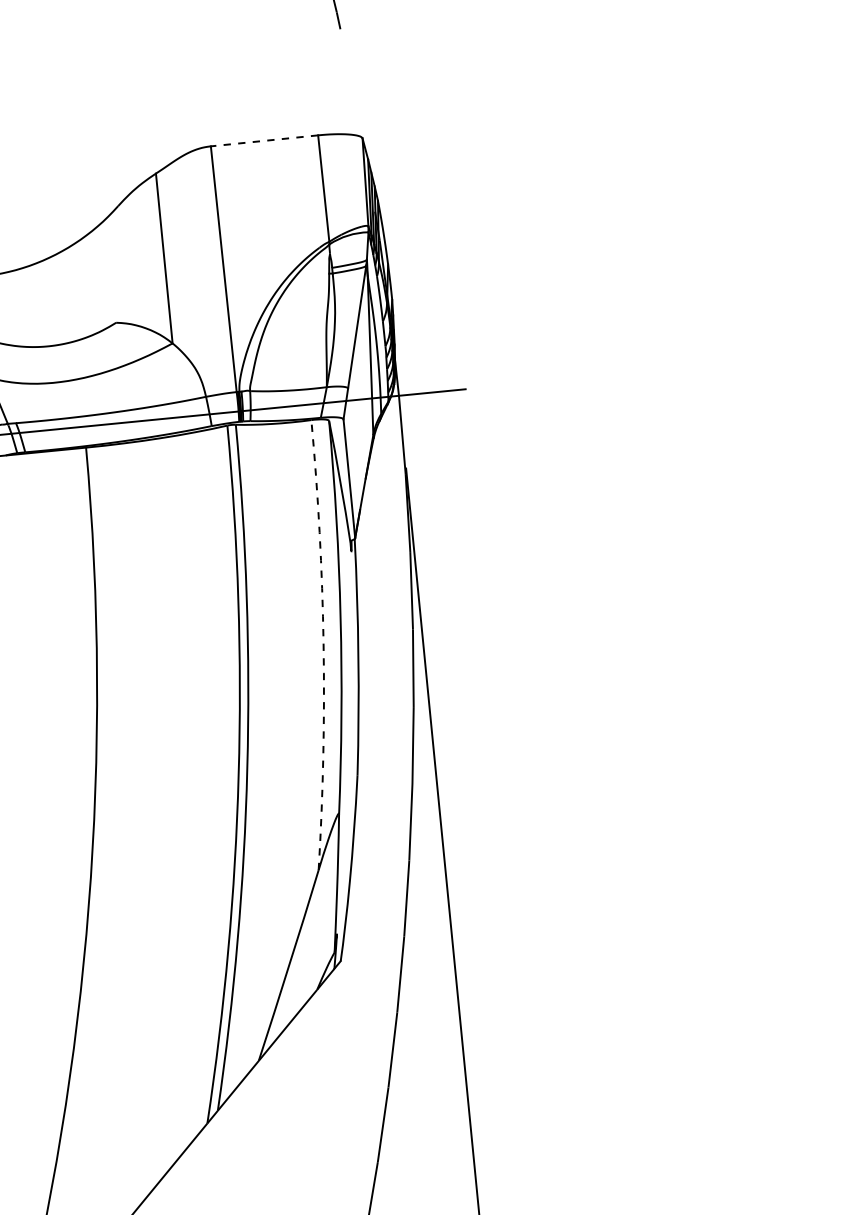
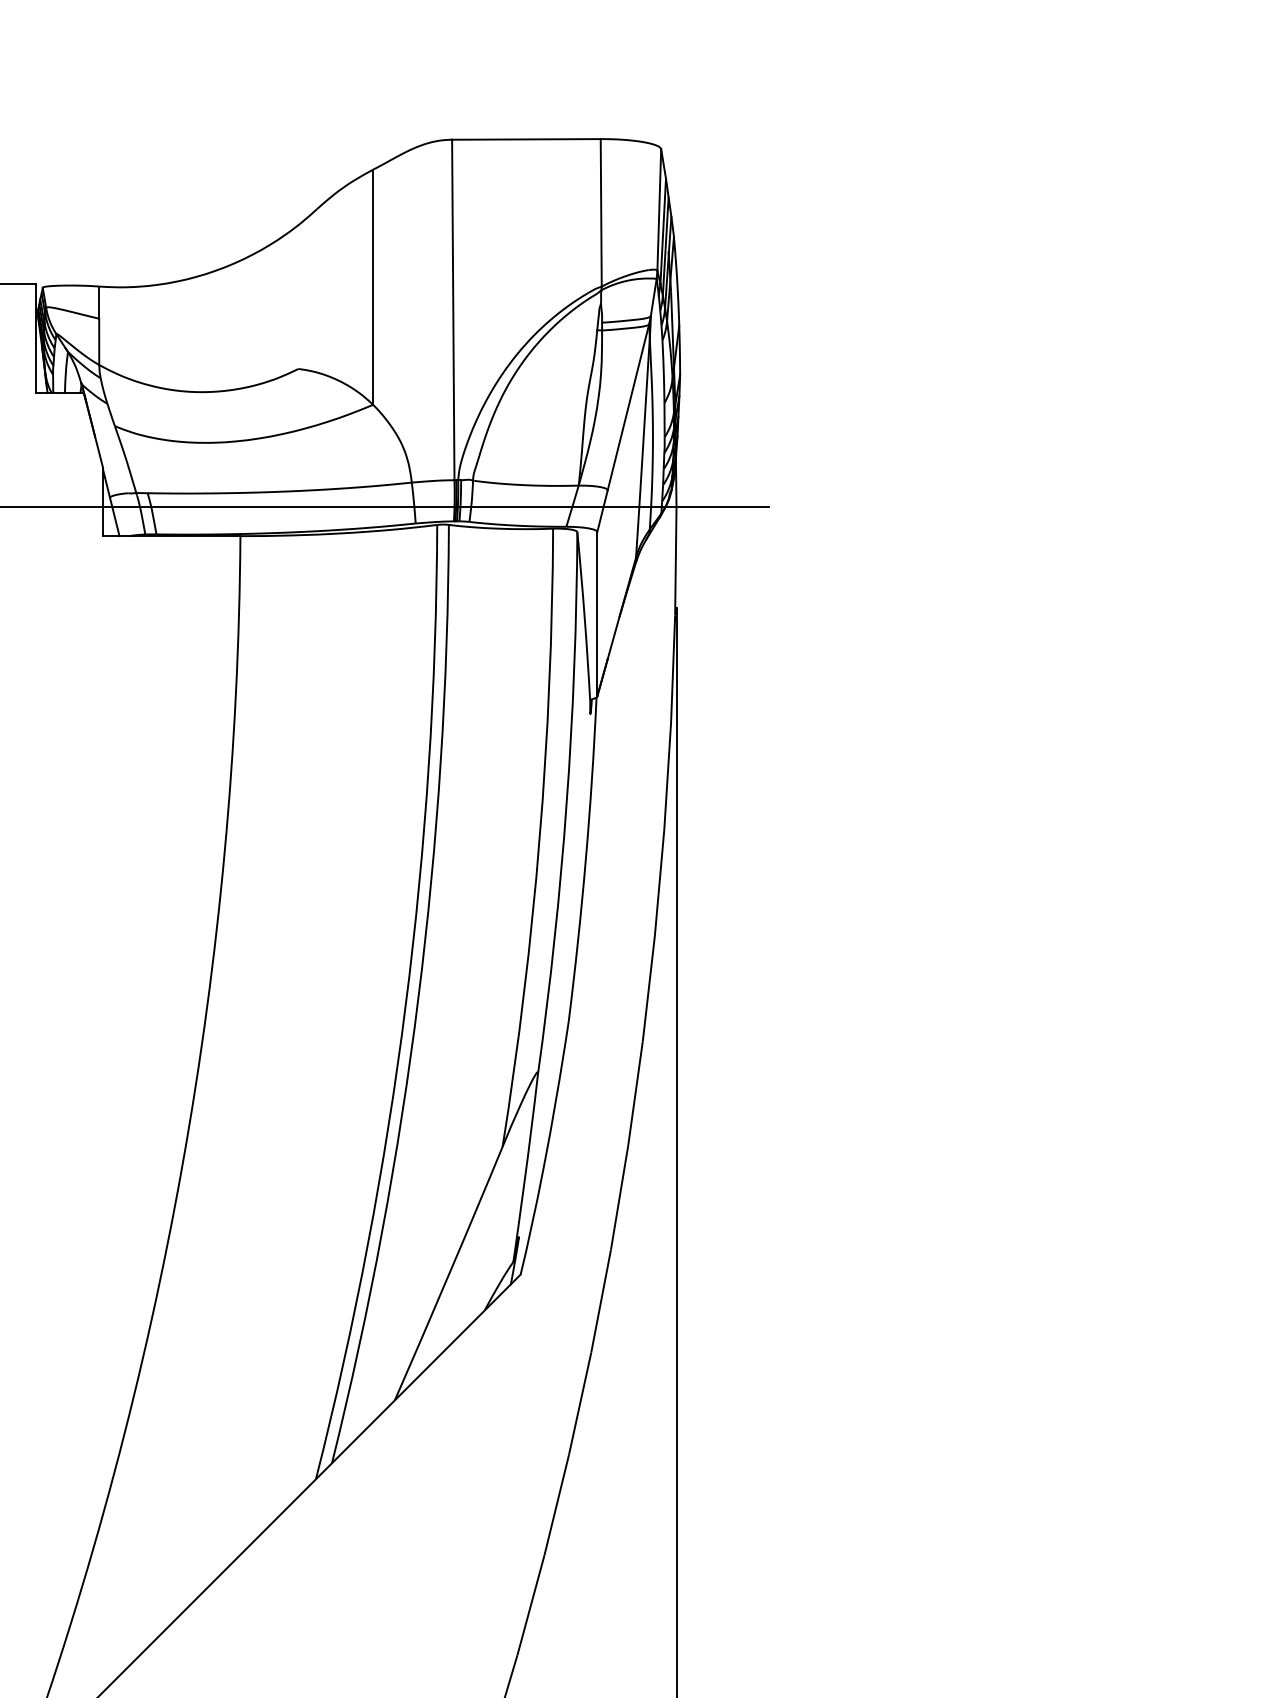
line: (263, 140) -> (525, 139), dashed -> solid
arc: (323, 644) -> (539, 838), dashed -> solid

